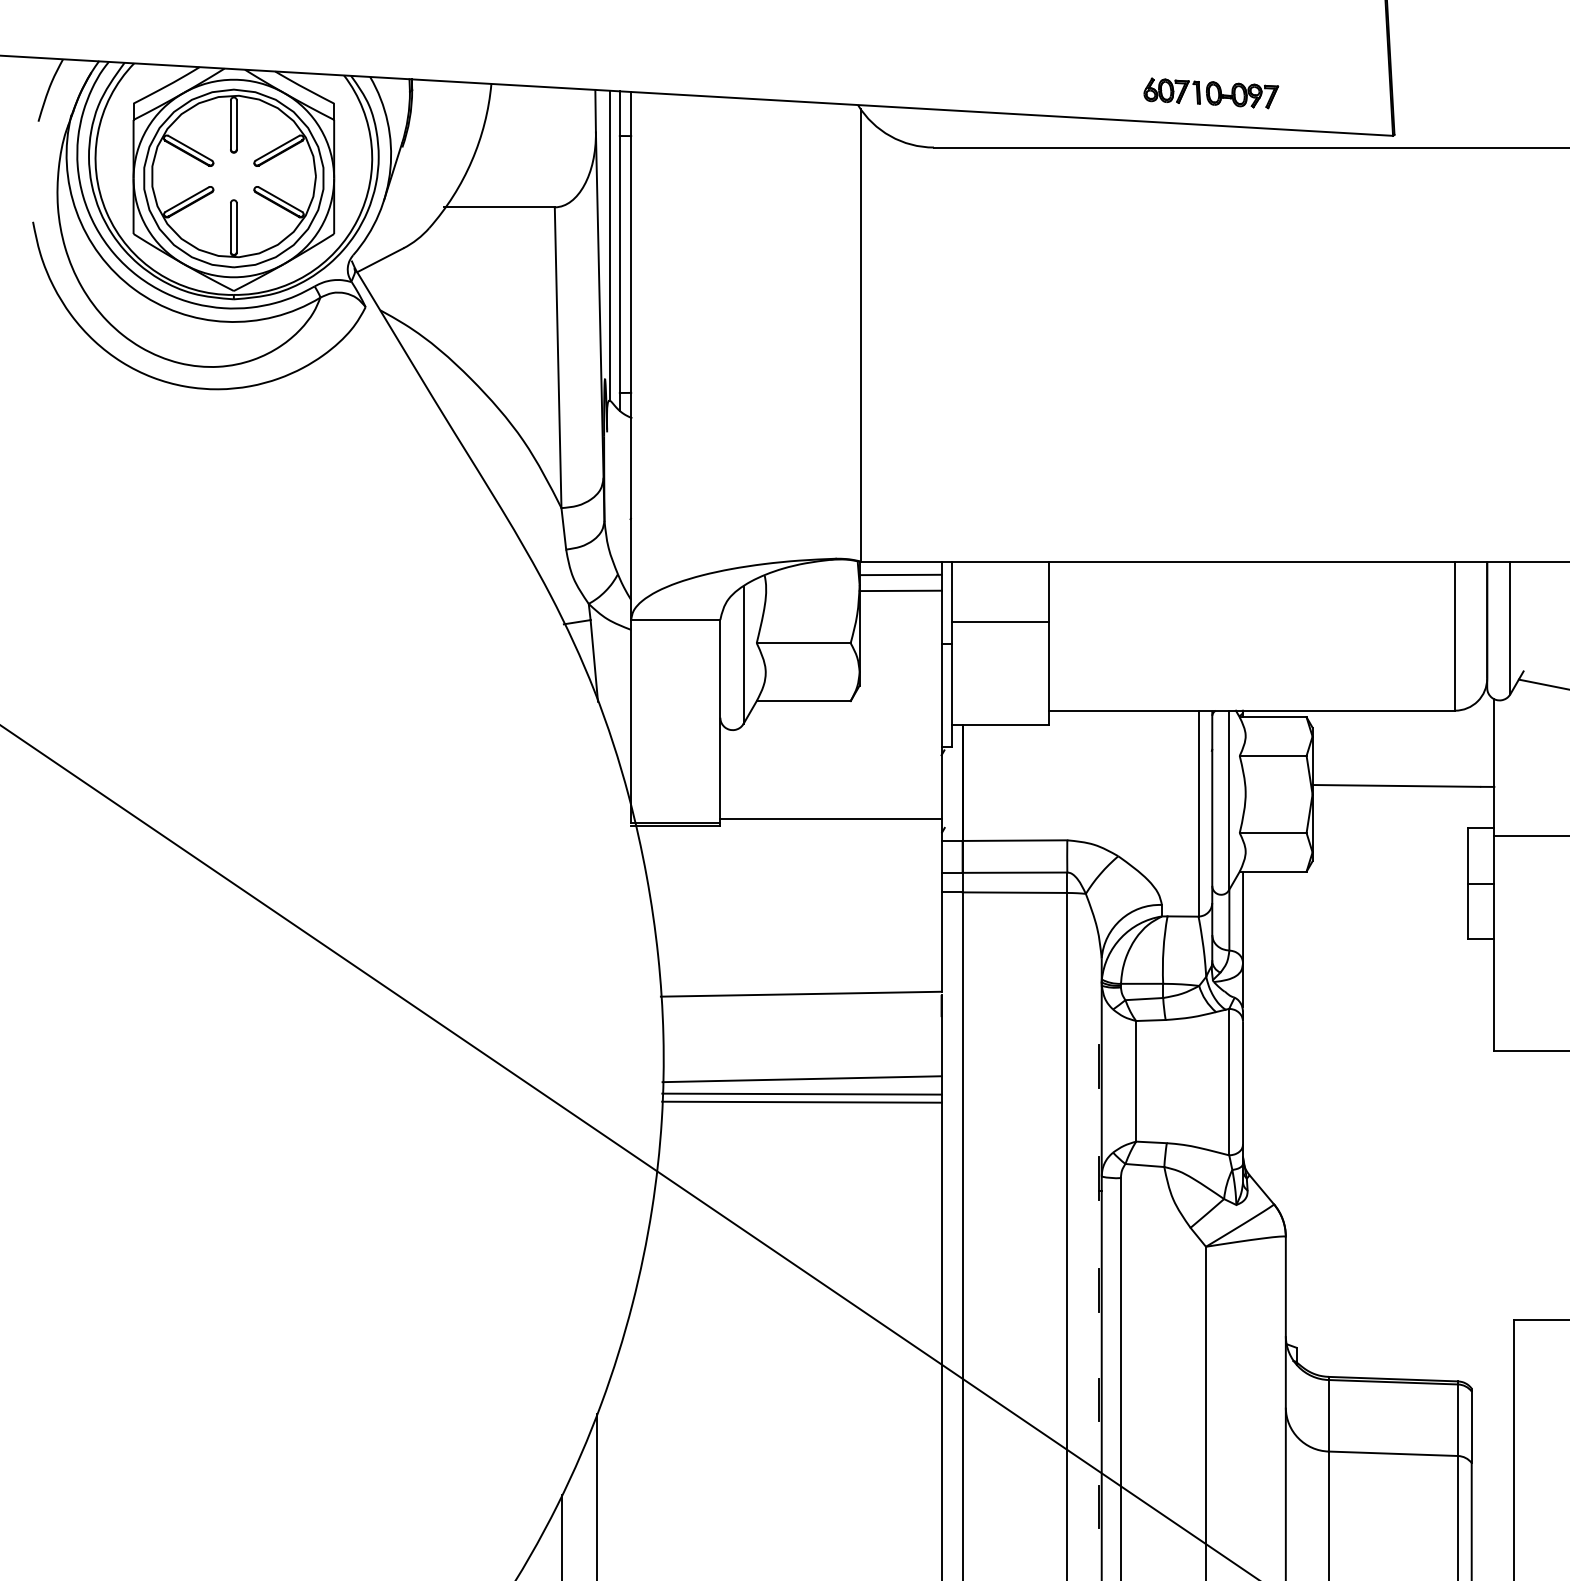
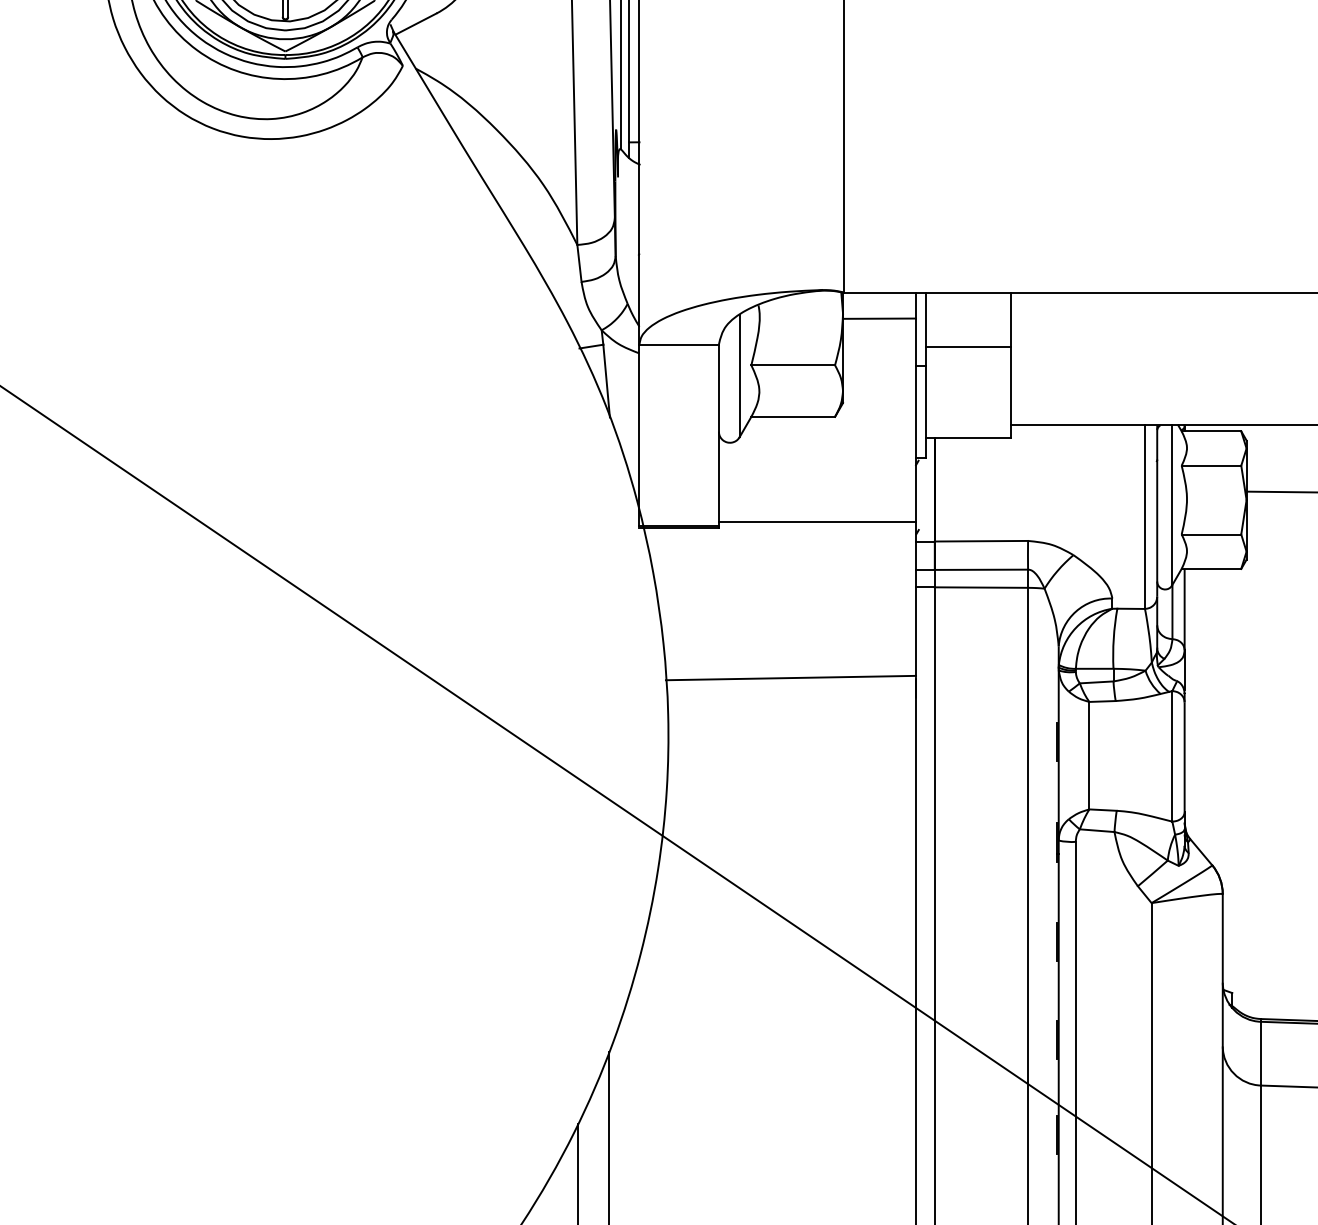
line: (900, 574) -> (879, 304), removed
line: (801, 1079) -> (791, 754), removed
line: (801, 1093) -> (791, 766), removed
line: (801, 1101) -> (791, 773), removed

